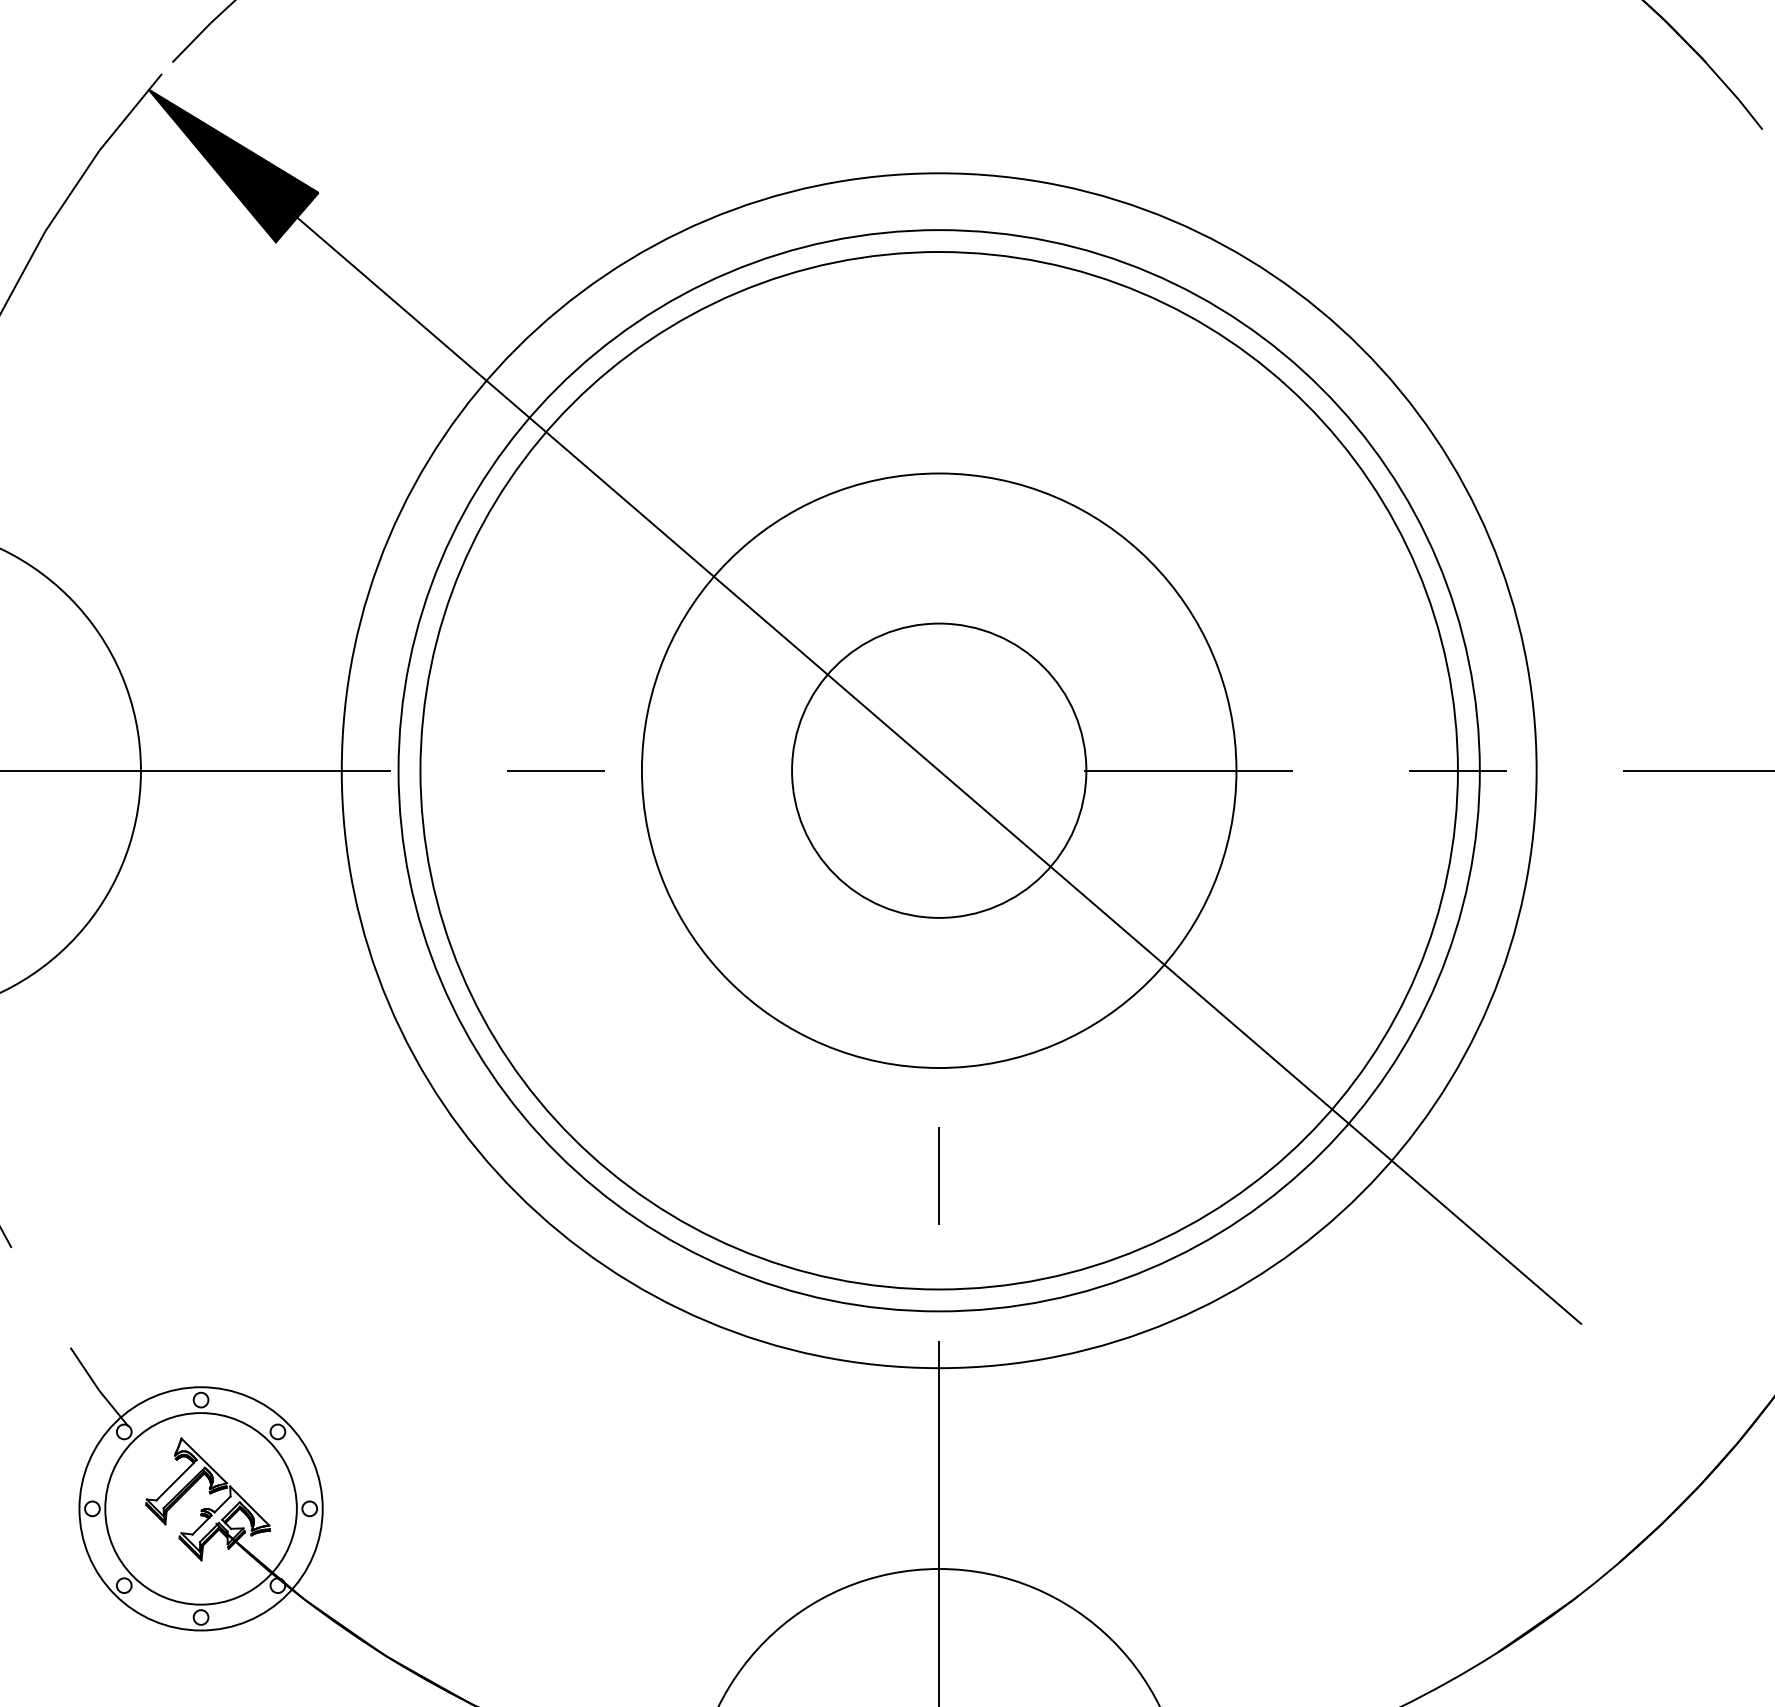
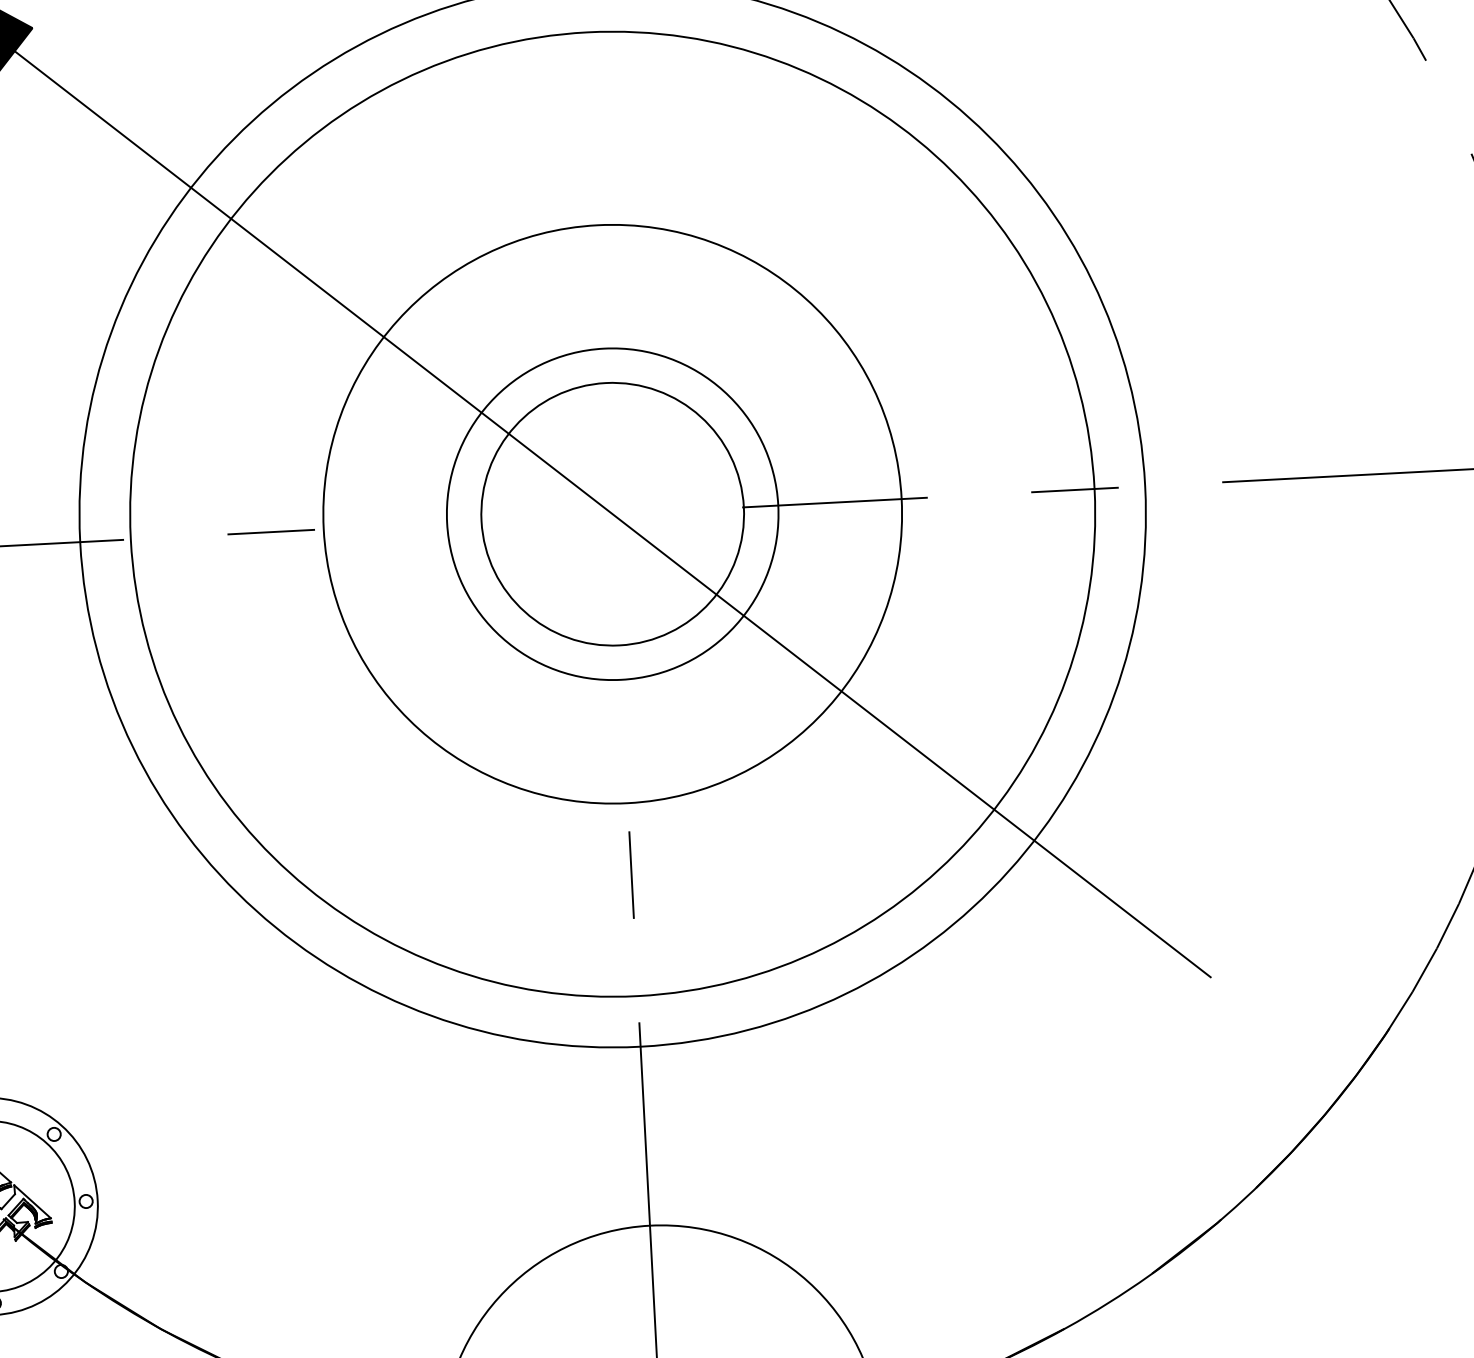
circle: (938, 770) -> (612, 514), size x0.62
circle: (939, 770) -> (612, 514), size x0.62

